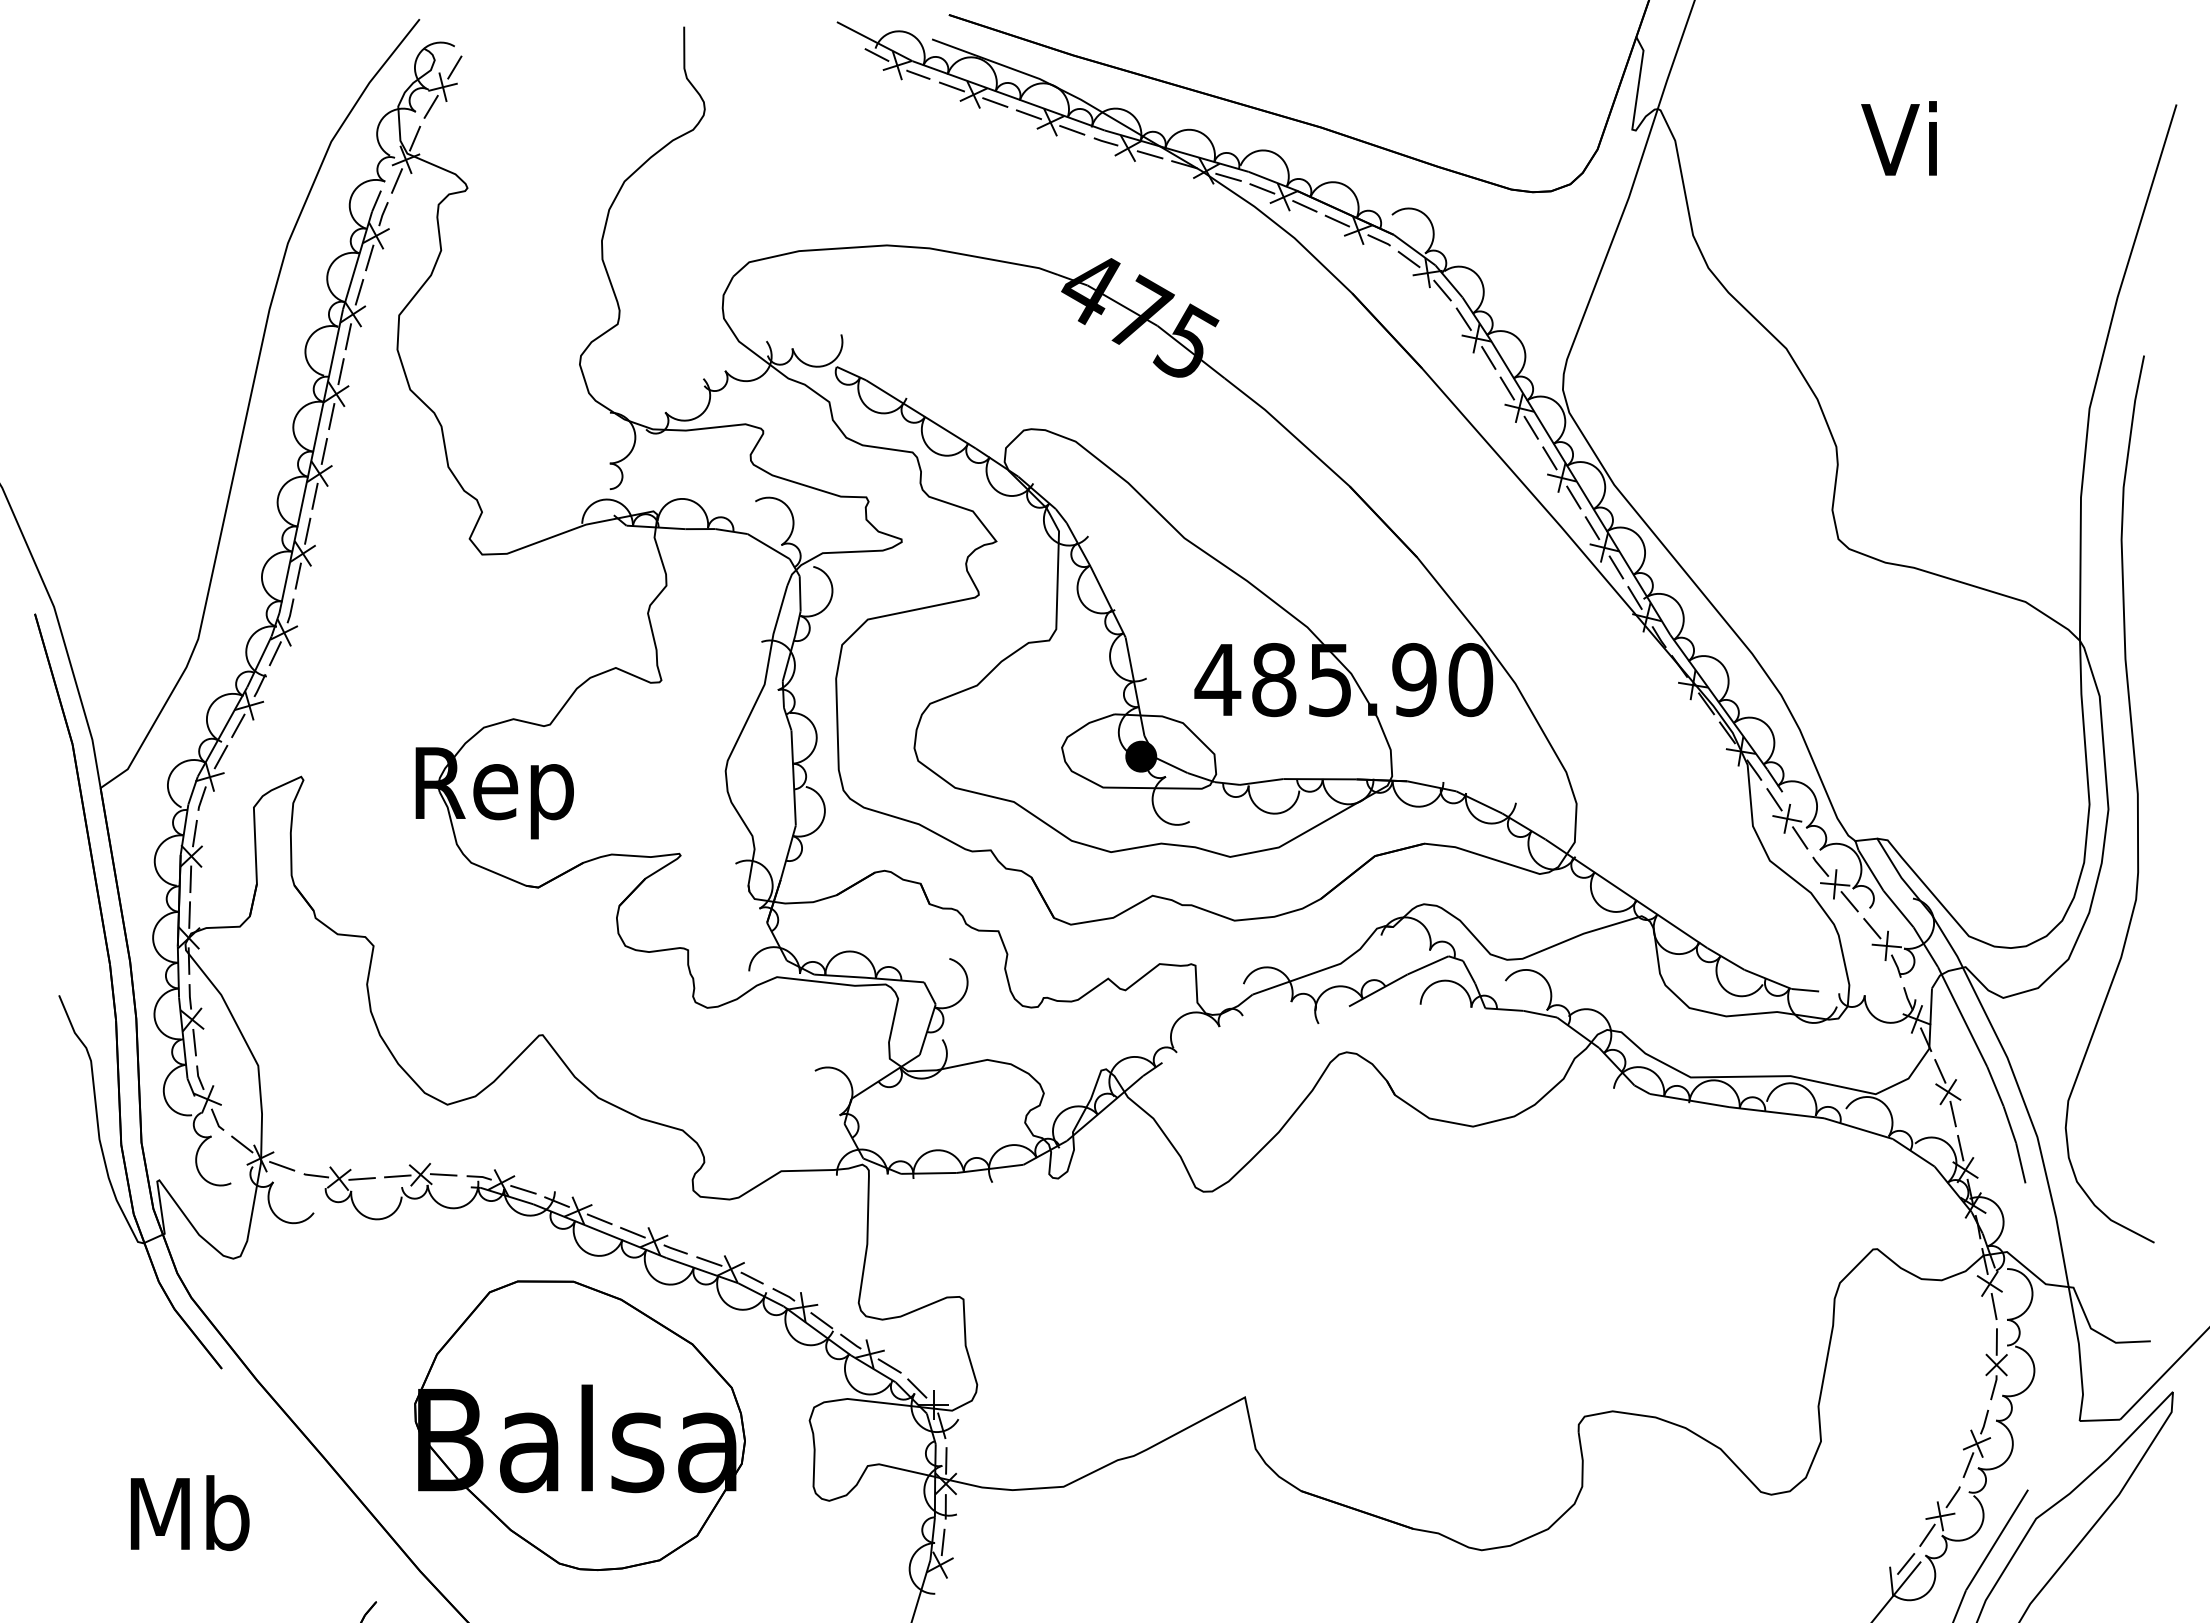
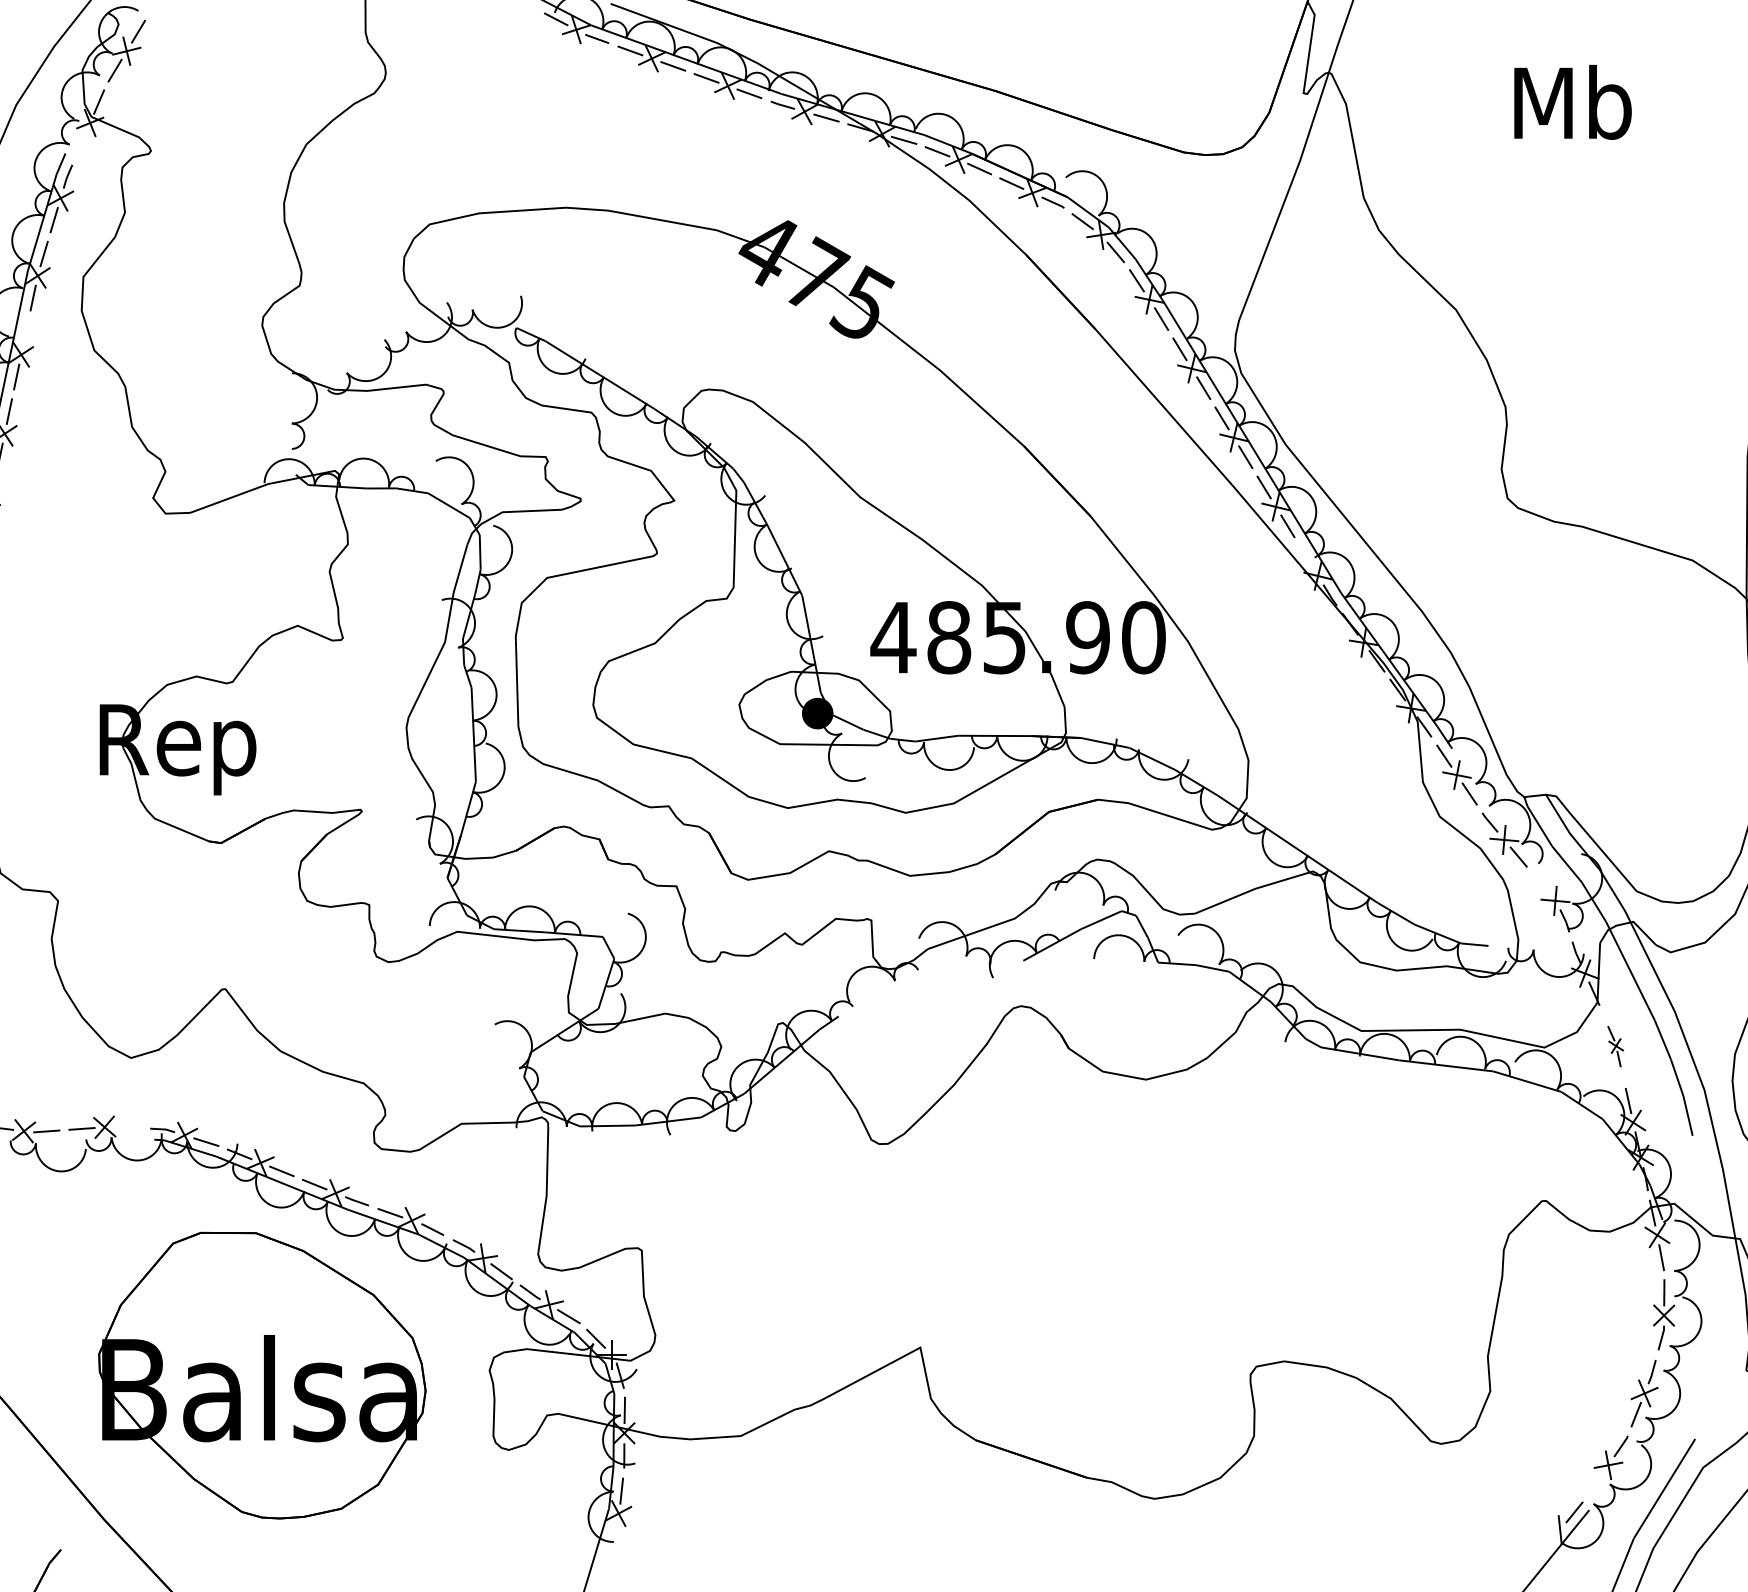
text: (1904, 138) -> (1572, 101), Vi -> Mb
line: (397, 180) -> (81, 143), removed
line: (340, 371) -> (25, 332), removed
line: (1634, 597) -> (1305, 556), removed
line: (1872, 928) -> (1541, 883), removed
part: (1947, 1093) -> (1615, 1046), size x0.6
line: (443, 1174) -> (127, 1127), removed
line: (1927, 1534) -> (1595, 1483), removed

